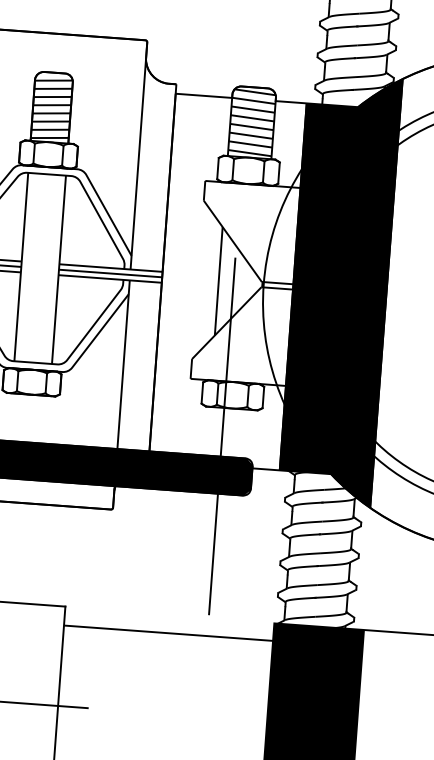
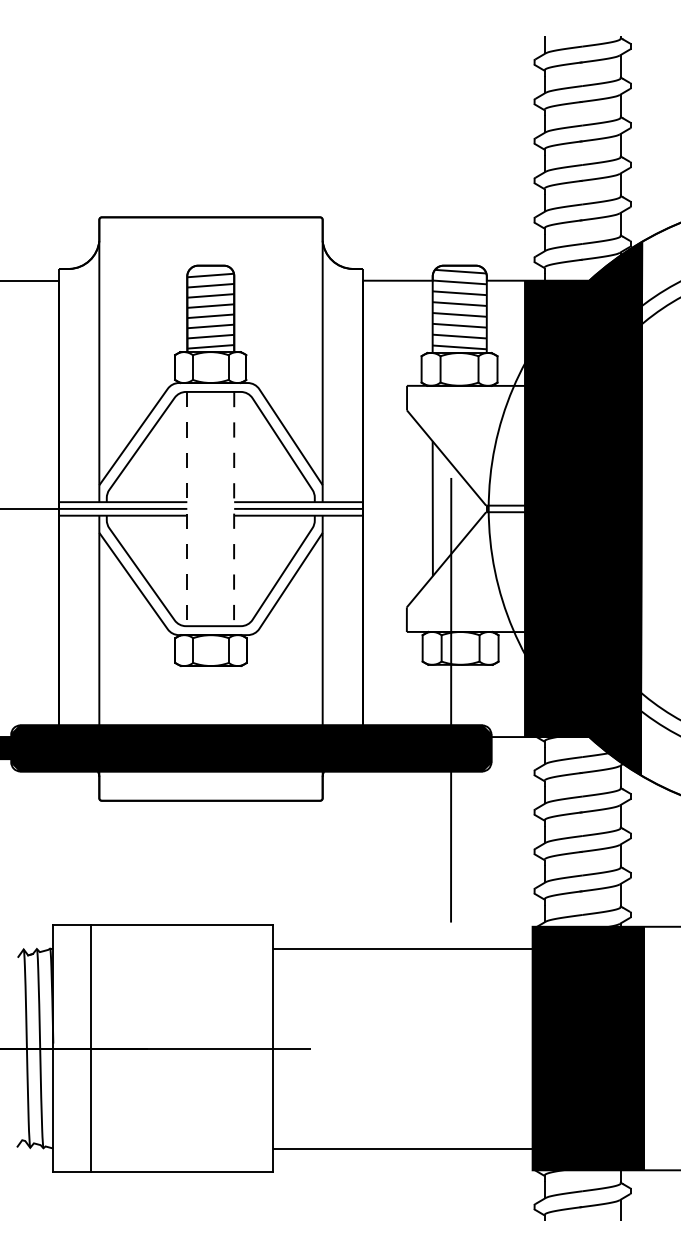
line: (21, 267) -> (187, 509), solid -> dashed
line: (59, 270) -> (234, 509), solid -> dashed

